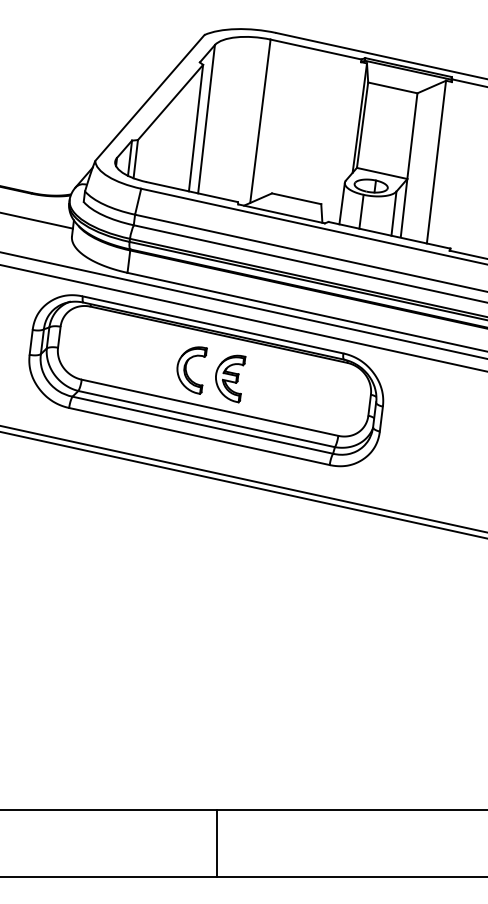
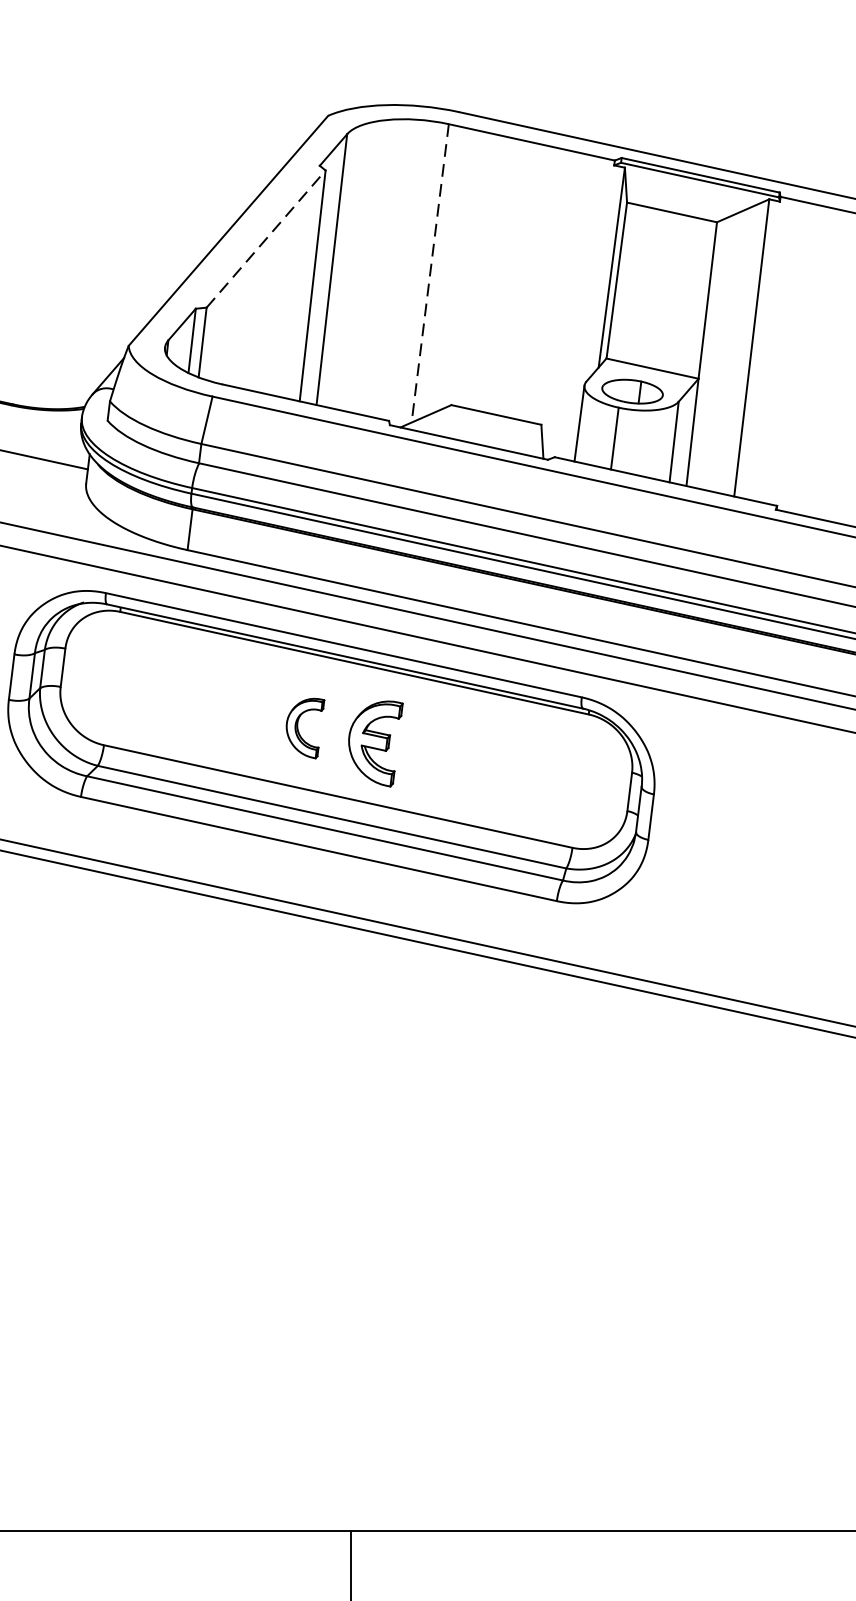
line: (170, 102) -> (266, 239), solid -> dashed
line: (260, 121) -> (430, 273), solid -> dashed
part: (191, 370) -> (304, 728), size x0.7

